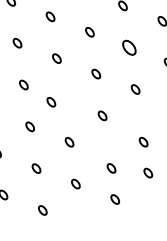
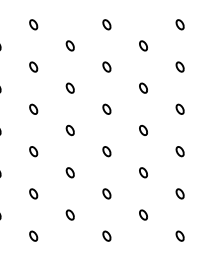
part: (129, 47) -> (143, 87), size x0.62
part: (50, 102) -> (69, 130), moved
part: (143, 141) -> (143, 172), moved
part: (111, 168) -> (106, 193), moved

